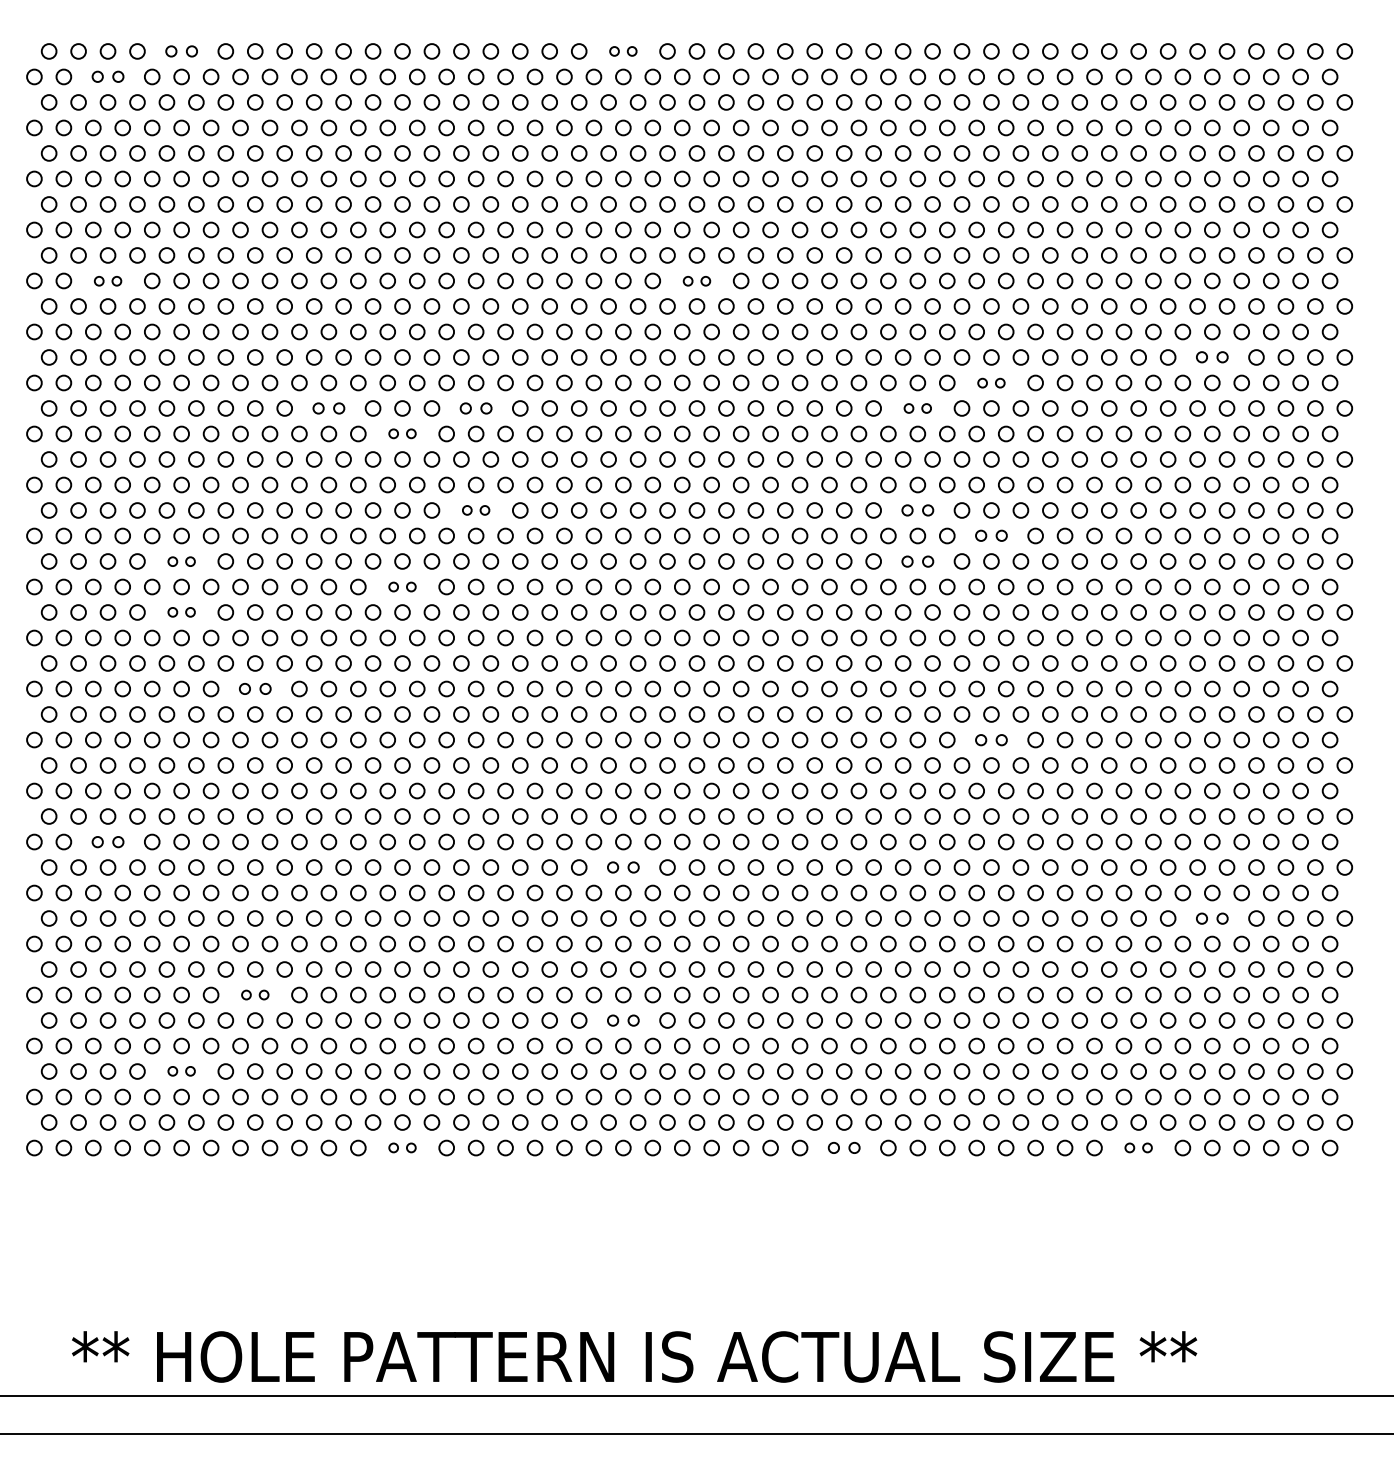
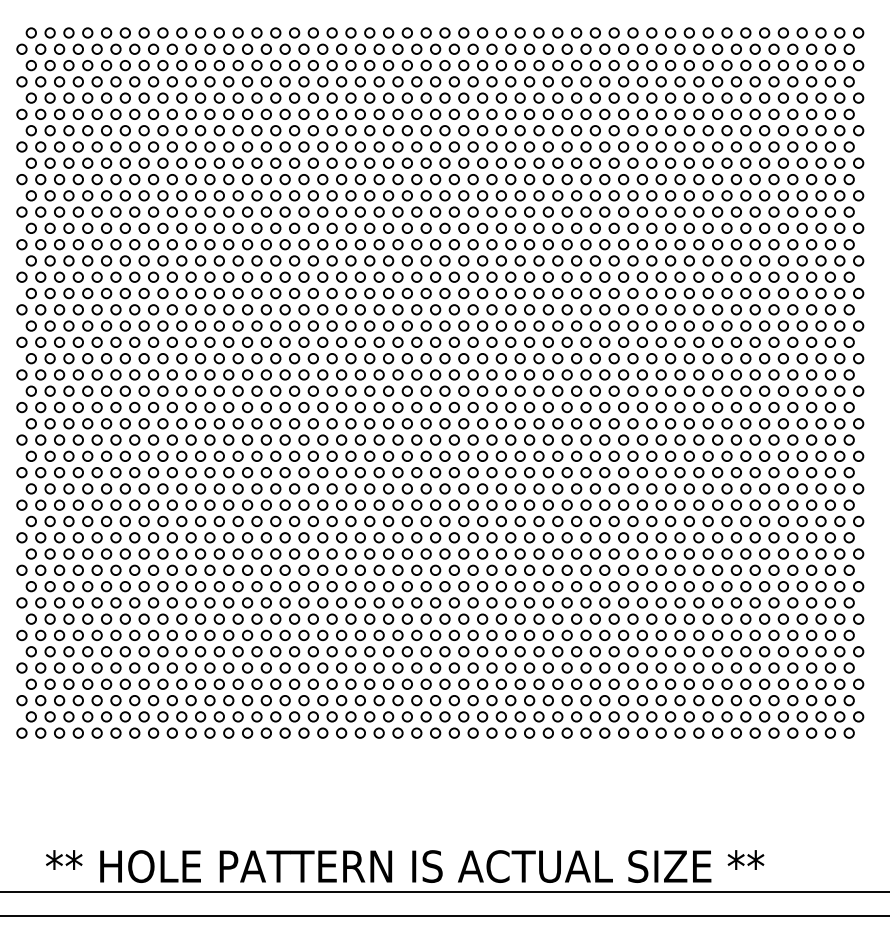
part: (180, 50) -> (115, 32), size x1.43
part: (622, 50) -> (397, 32), size x1.67
part: (107, 75) -> (68, 48), size x1.43
part: (107, 280) -> (68, 179), size x1.67
part: (696, 280) -> (444, 179), size x1.67
part: (1211, 356) -> (773, 227), size x1.43
part: (990, 382) -> (632, 244), size x1.67
part: (328, 407) -> (209, 260), size x1.43
part: (475, 407) -> (303, 260), size x1.43
part: (917, 407) -> (585, 260), size x1.67
part: (401, 432) -> (256, 276), size x1.67
part: (475, 509) -> (303, 325), size x1.67
part: (917, 509) -> (585, 325), size x1.43
part: (990, 534) -> (632, 341), size x1.43
part: (180, 561) -> (115, 358), size x1.67
part: (917, 561) -> (585, 358), size x1.43
part: (401, 586) -> (256, 374), size x1.67
part: (180, 611) -> (115, 390), size x1.67
part: (254, 688) -> (162, 439), size x1.43
part: (990, 739) -> (632, 472), size x1.43
part: (107, 841) -> (68, 537), size x1.43
part: (622, 866) -> (397, 553), size x1.43
part: (1211, 918) -> (773, 586), size x1.43
part: (254, 995) -> (162, 635), size x1.67
part: (622, 1020) -> (397, 651), size x1.43
part: (180, 1070) -> (115, 683), size x1.67
part: (401, 1146) -> (256, 732), size x1.67
part: (843, 1146) -> (538, 732), size x1.43
part: (1137, 1146) -> (726, 732), size x1.67

